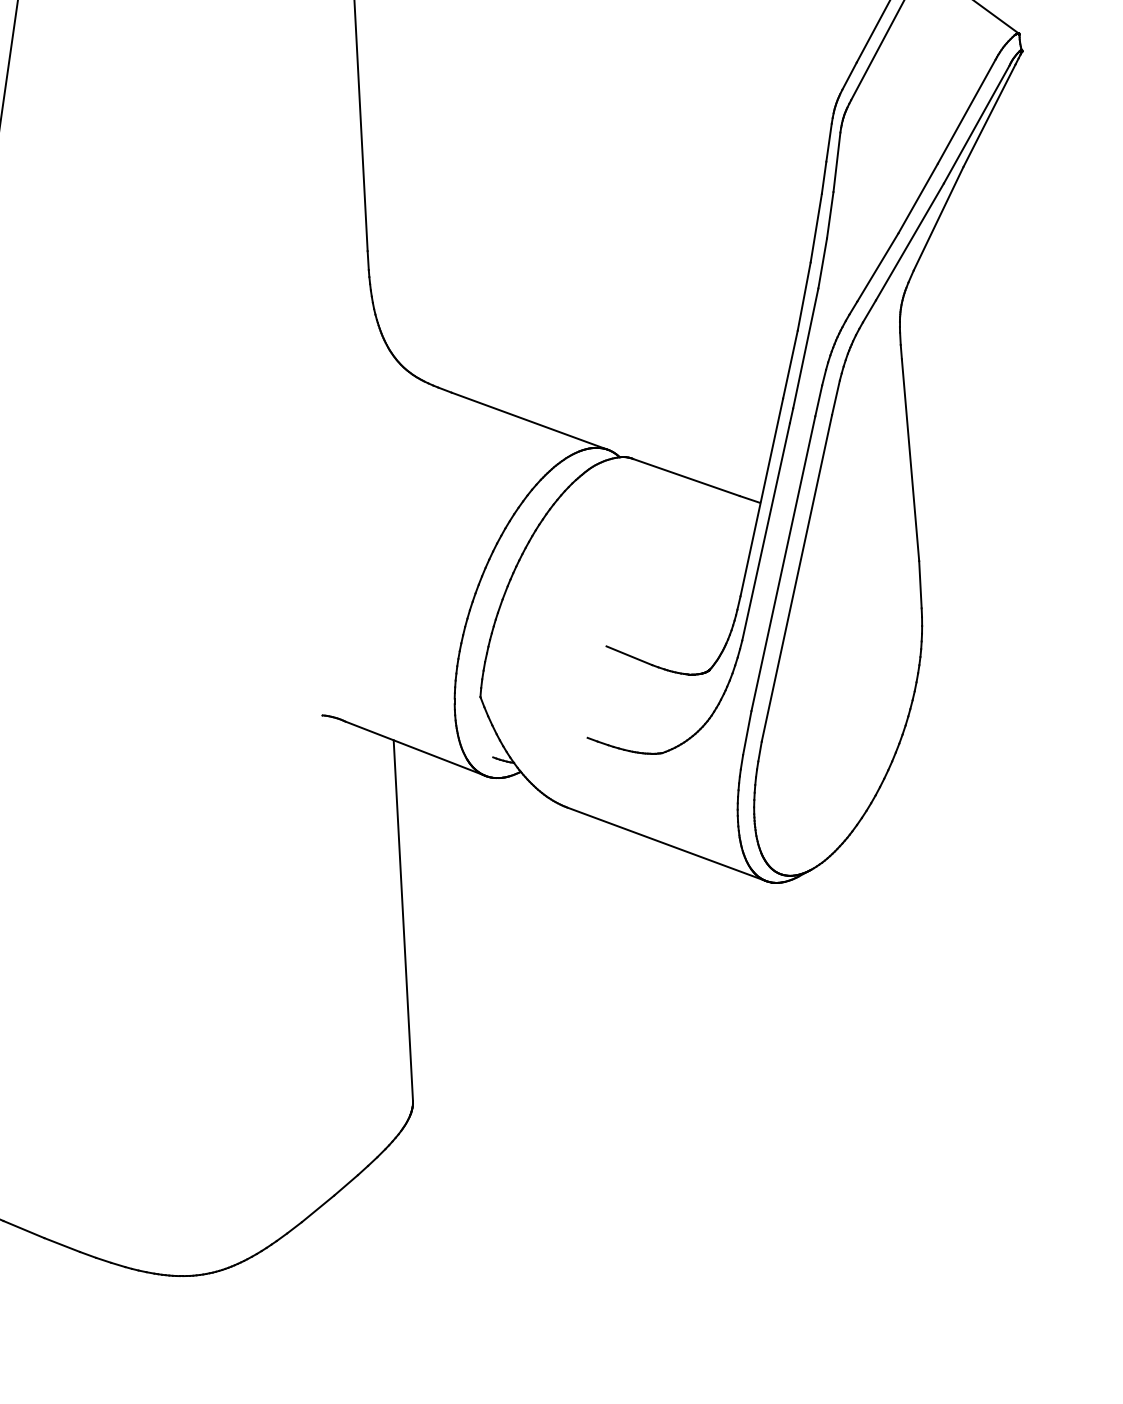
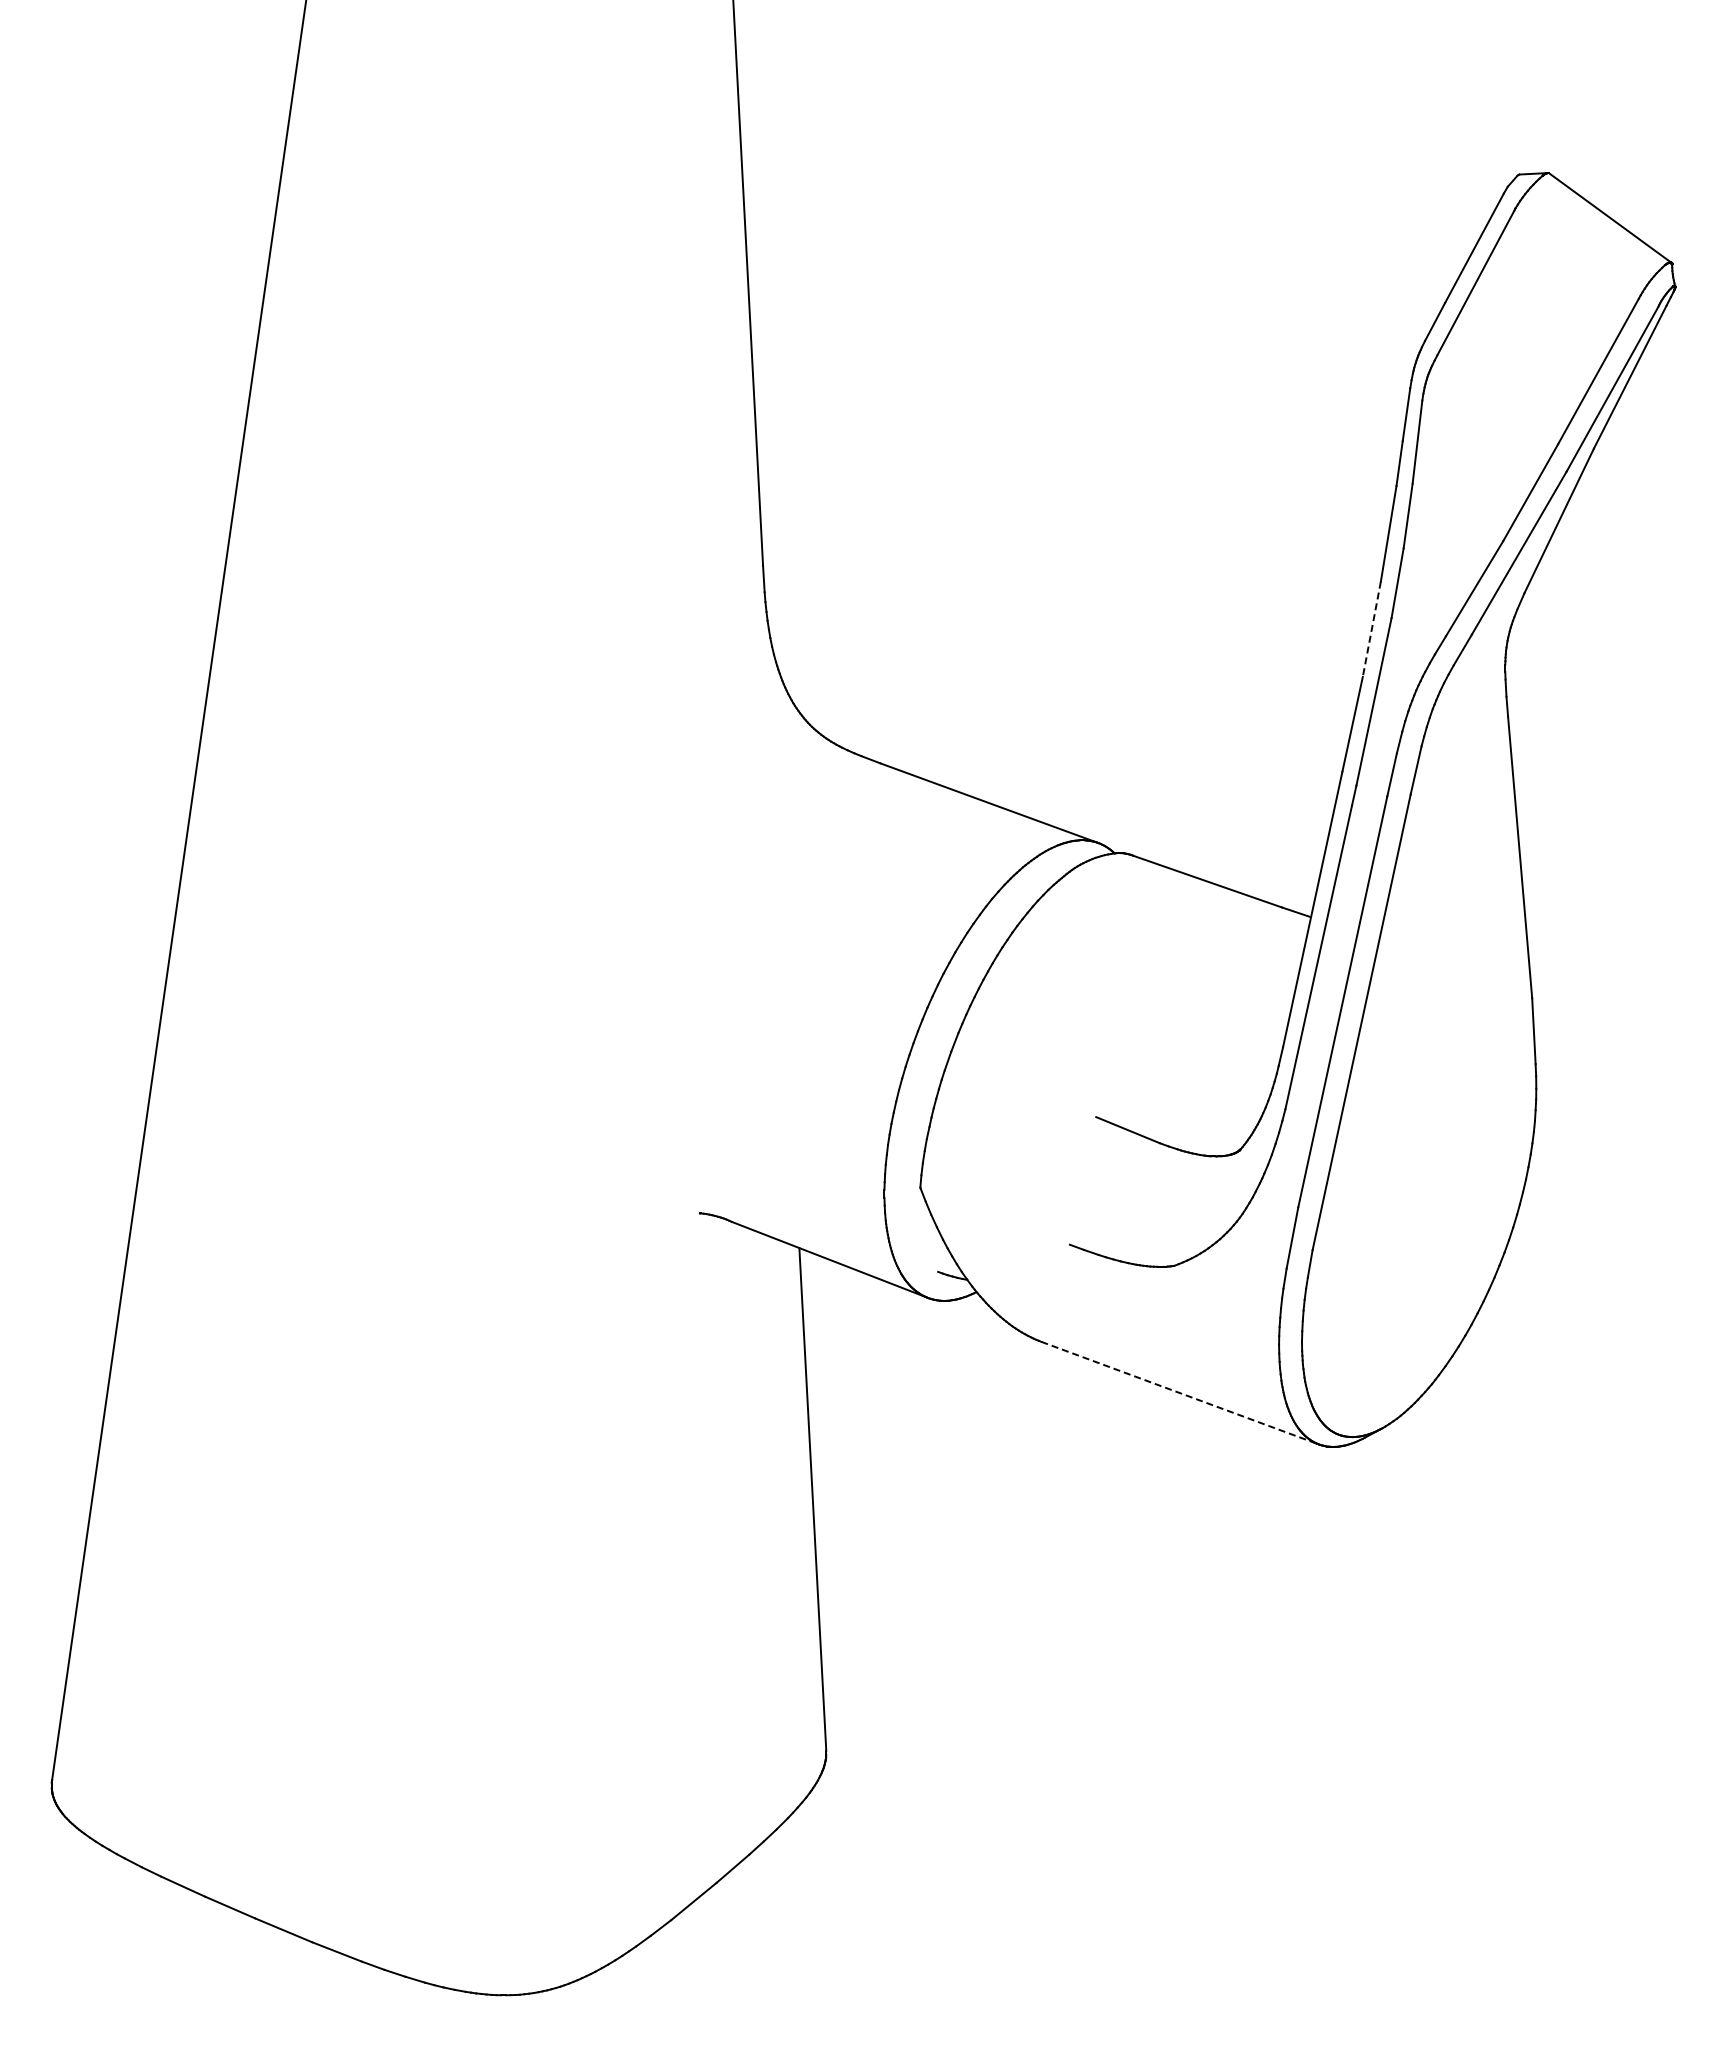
line: (803, 296) -> (1371, 629), solid -> dashed
line: (666, 844) -> (1179, 1393), solid -> dashed

